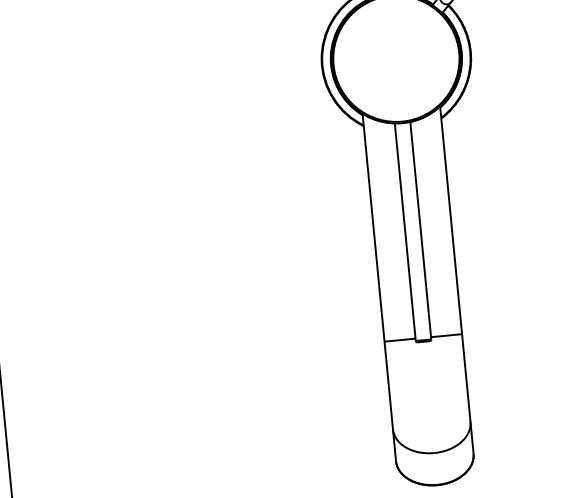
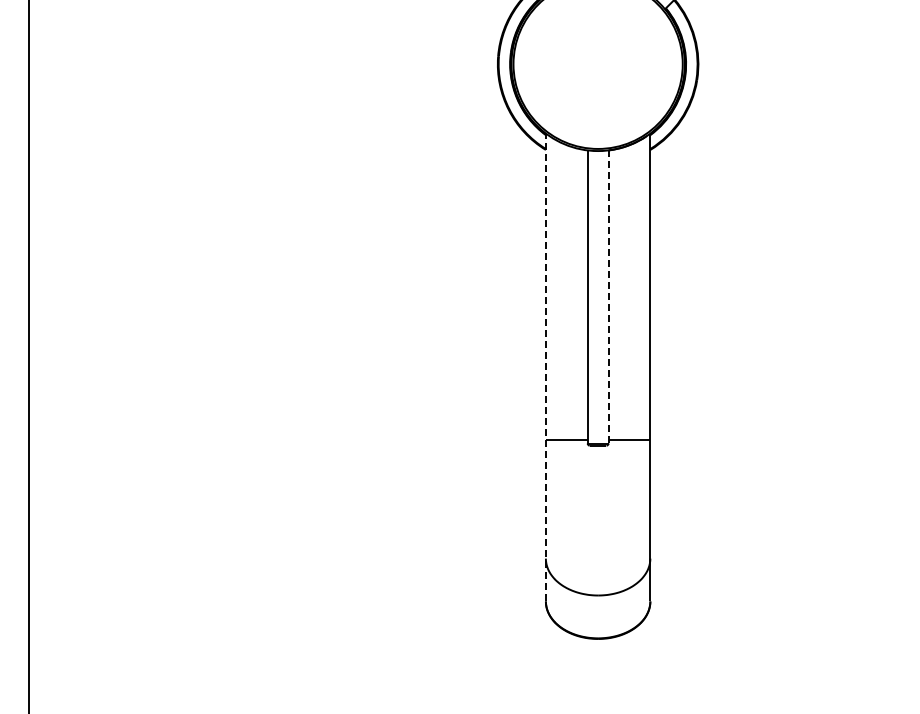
line: (420, 230) -> (608, 296), solid -> dashed
line: (379, 287) -> (545, 367), solid -> dashed

